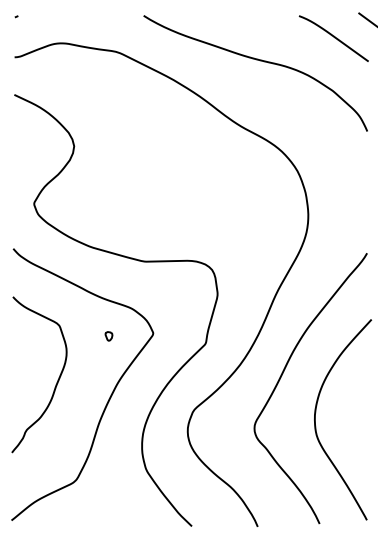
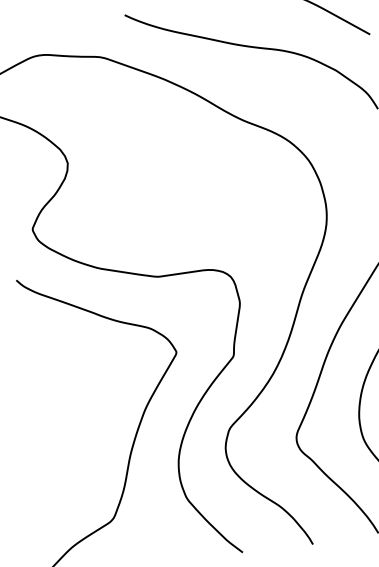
part: (108, 336) -> (129, 361), removed
curve: (57, 379) -> (80, 413), removed

